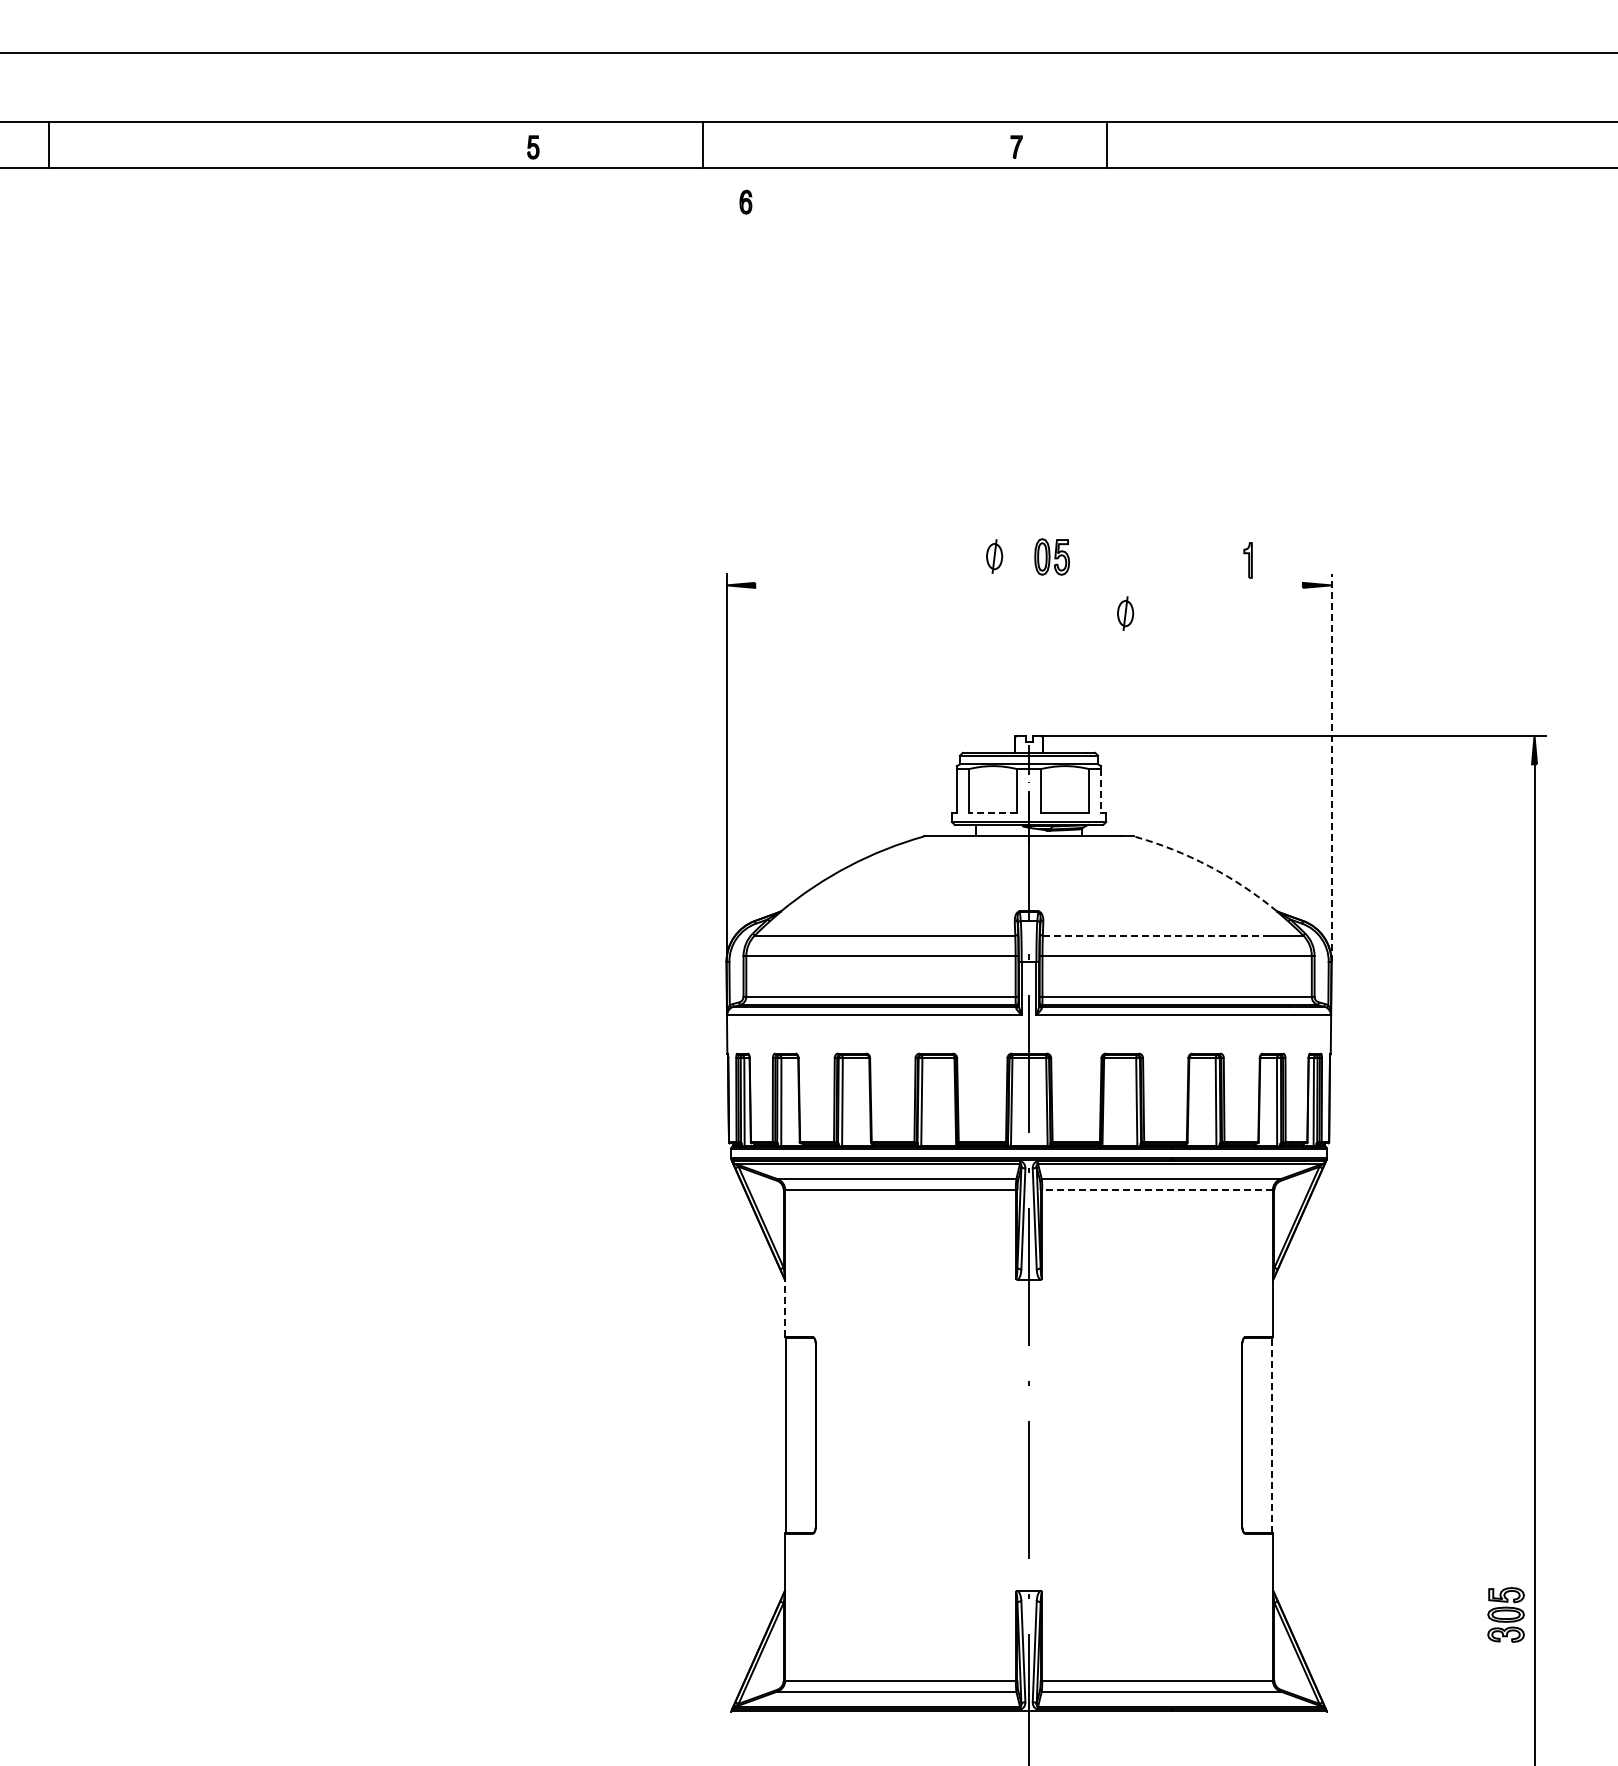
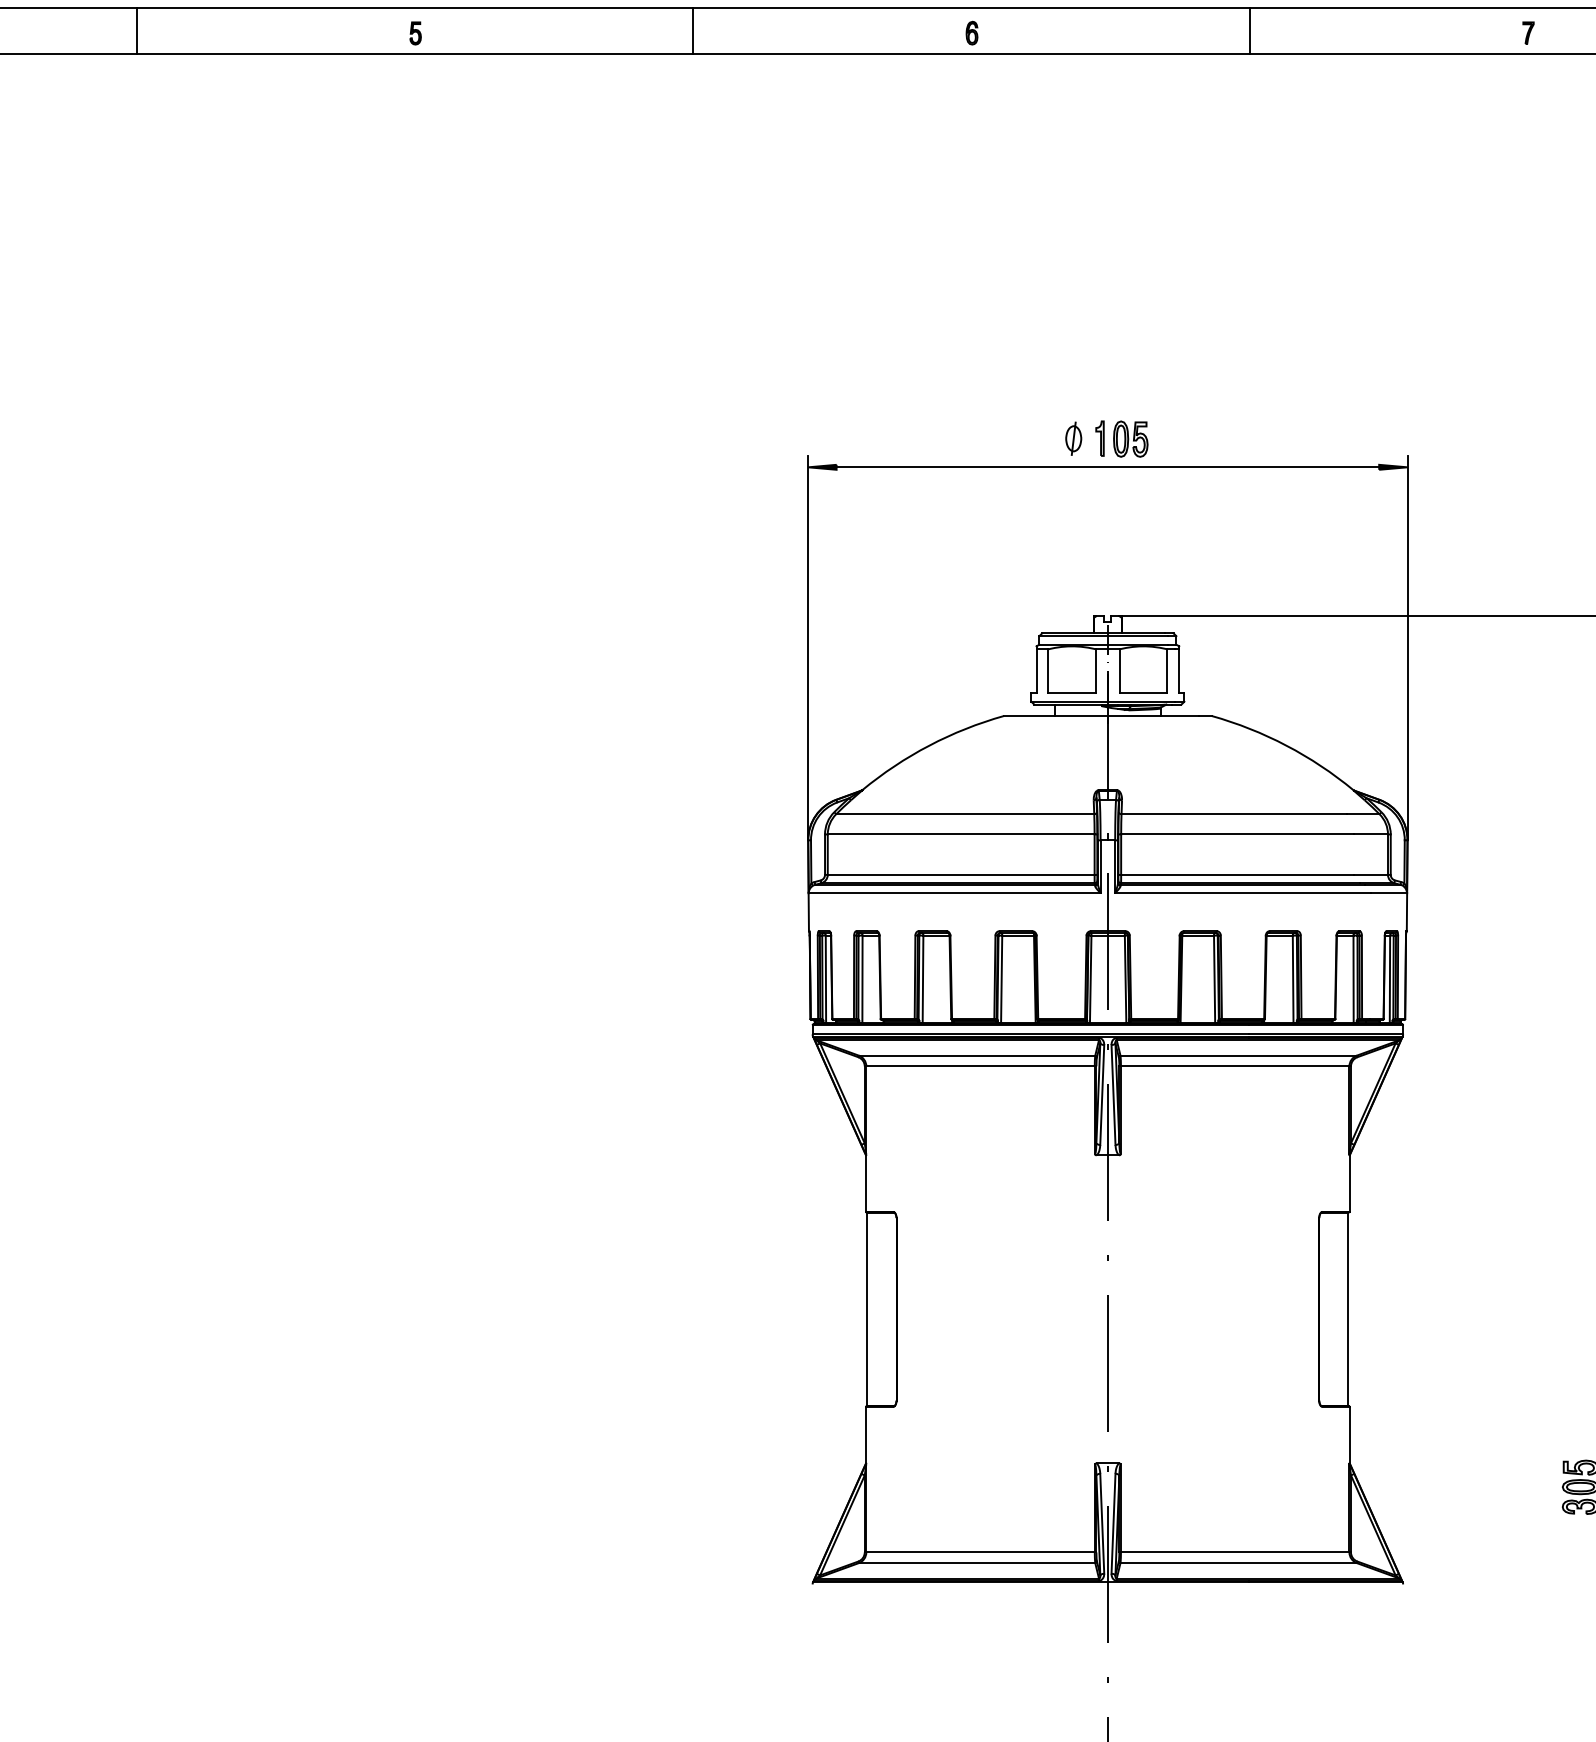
line: (702, 145) -> (693, 31), moved
line: (1107, 145) -> (1249, 31), moved
part: (1016, 146) -> (1528, 32), moved
part: (533, 147) -> (415, 33), moved
part: (745, 201) -> (971, 32), moved
part: (1247, 560) -> (1099, 438), moved
line: (1028, 585) -> (1107, 467), added
part: (1125, 613) -> (1203, 495), removed
line: (1331, 767) -> (1407, 647), dashed -> solid
line: (1101, 791) -> (1179, 671), dashed -> solid
line: (992, 813) -> (1071, 693), dashed -> solid
arc: (1209, 866) -> (1286, 745), dashed -> solid
line: (1156, 935) -> (1234, 814), dashed -> solid
line: (1157, 1190) -> (1235, 1066), dashed -> solid
line: (784, 1308) -> (865, 1183), dashed -> solid
line: (1271, 1434) -> (1348, 1308), dashed -> solid

